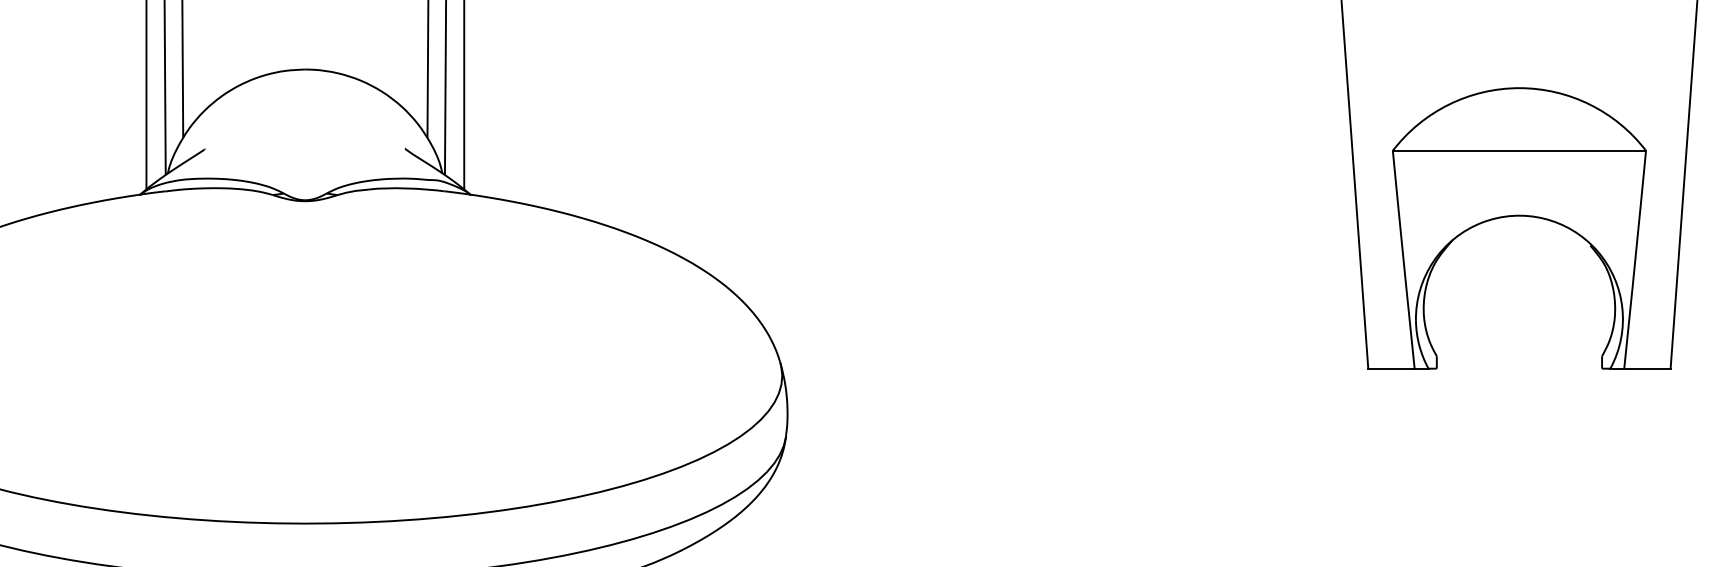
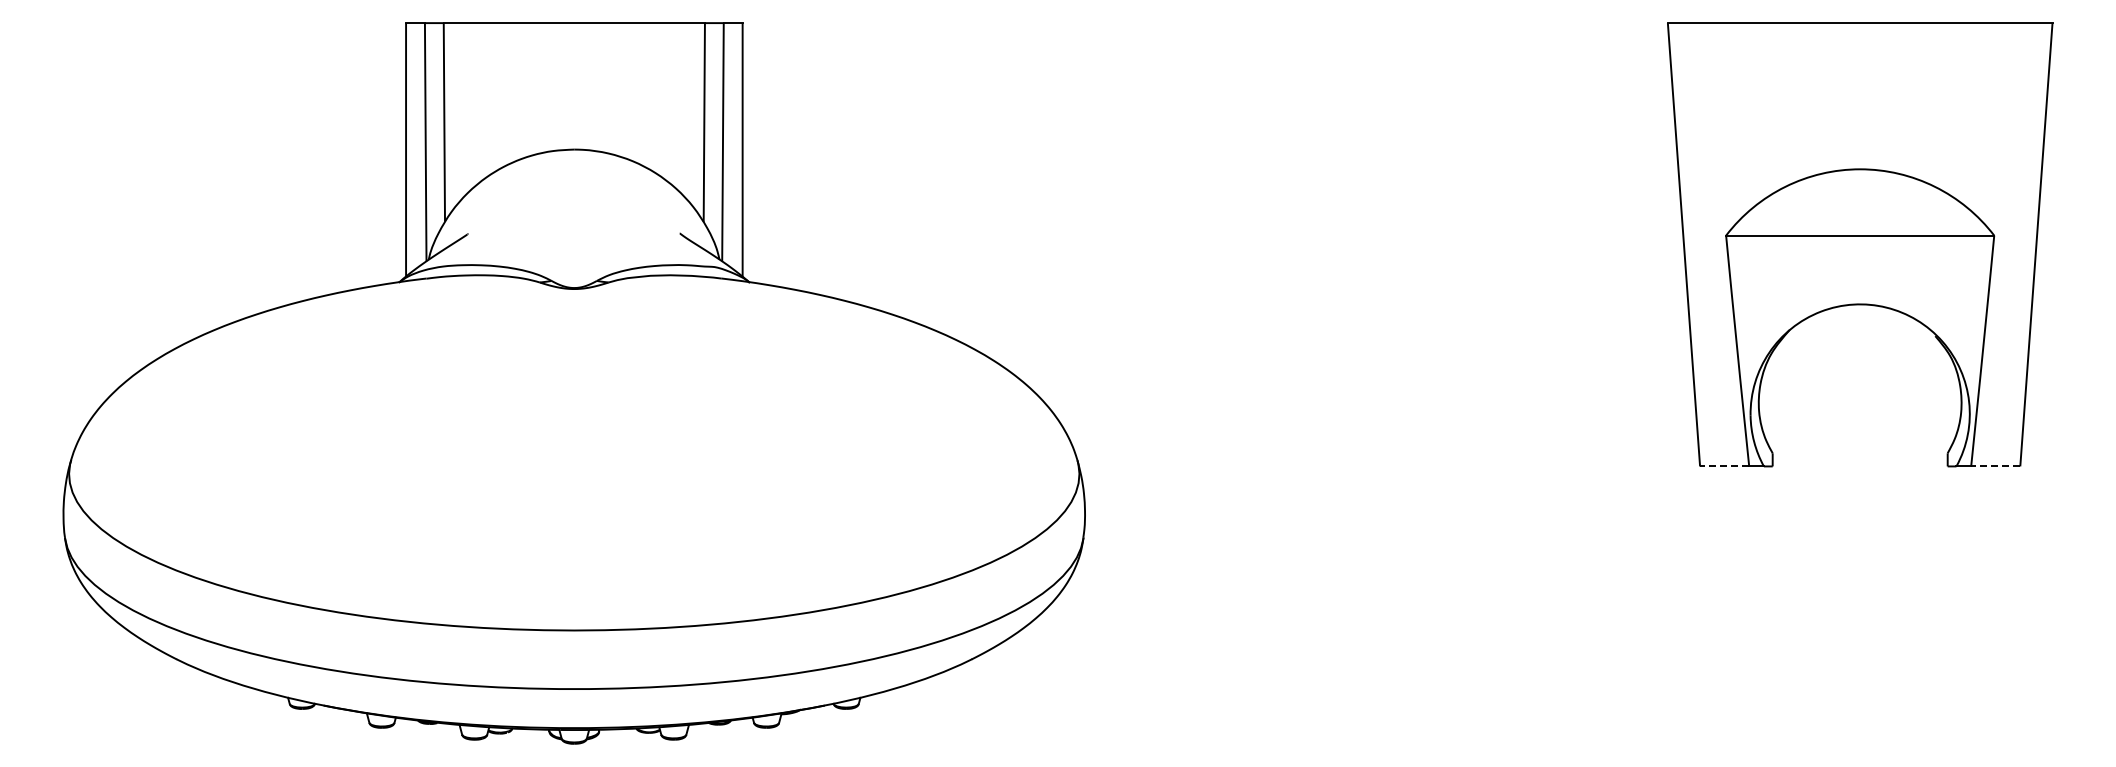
line: (1391, 368) -> (1724, 466), solid -> dashed
line: (1647, 368) -> (1995, 466), solid -> dashed

